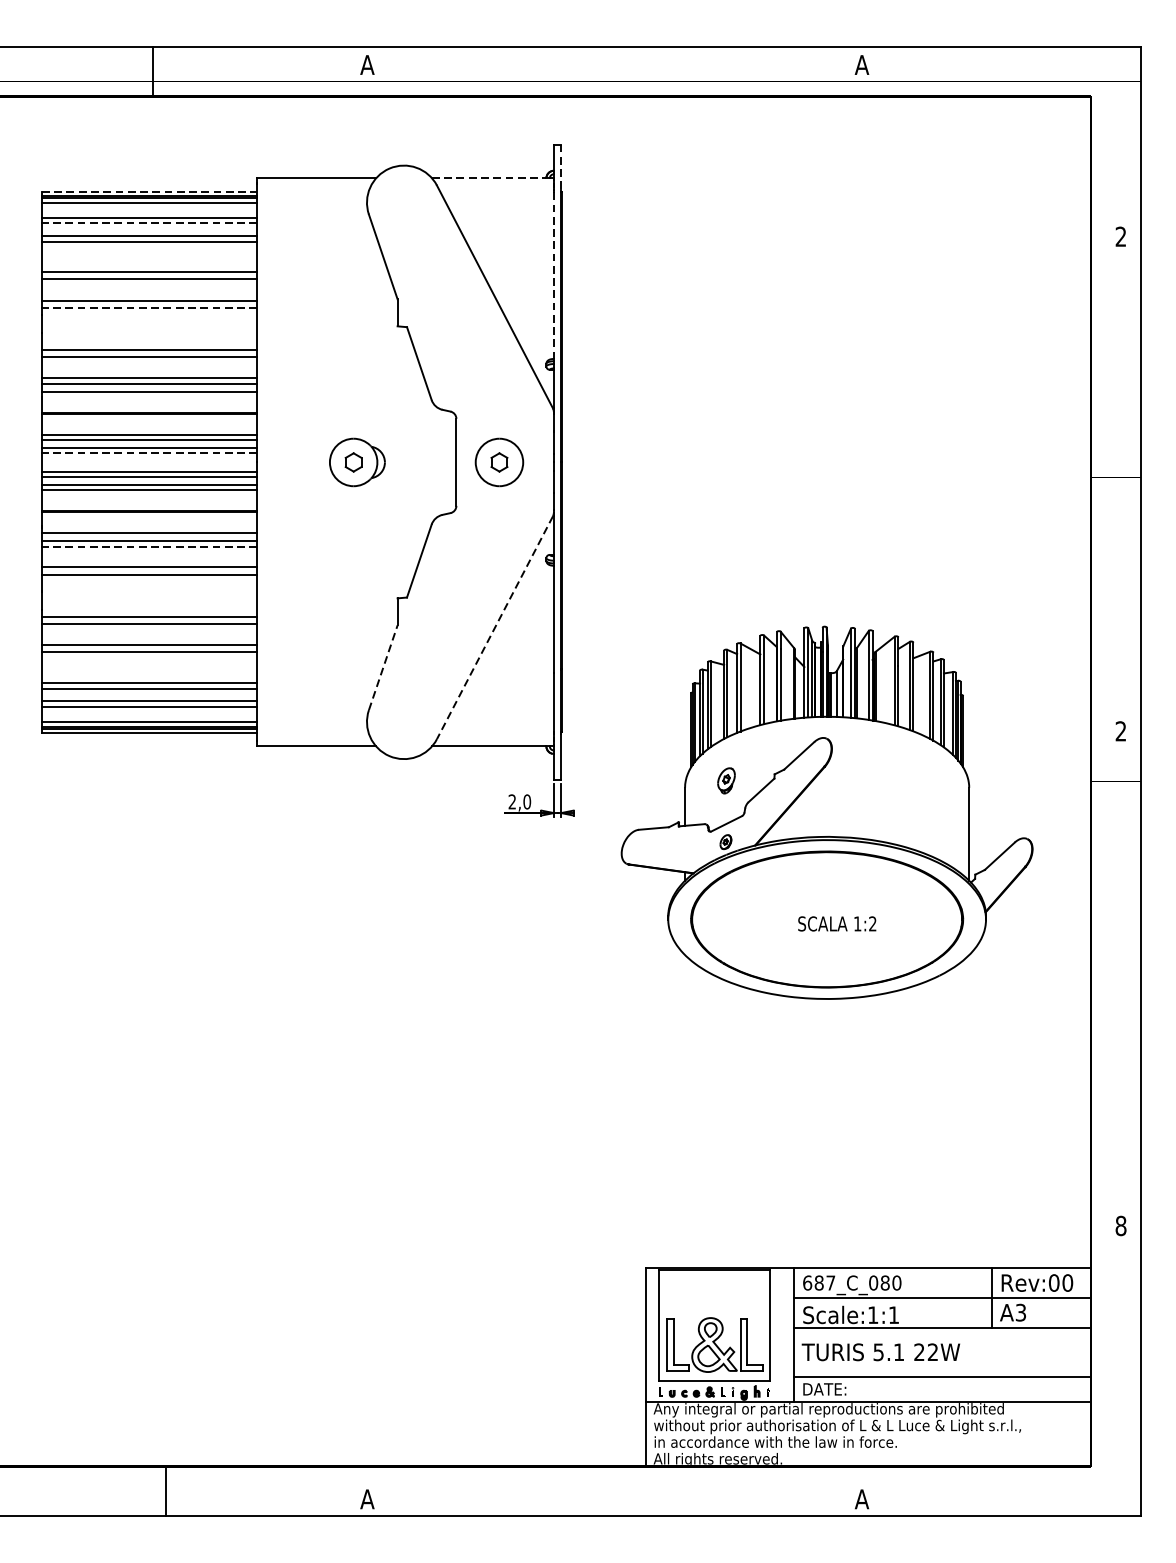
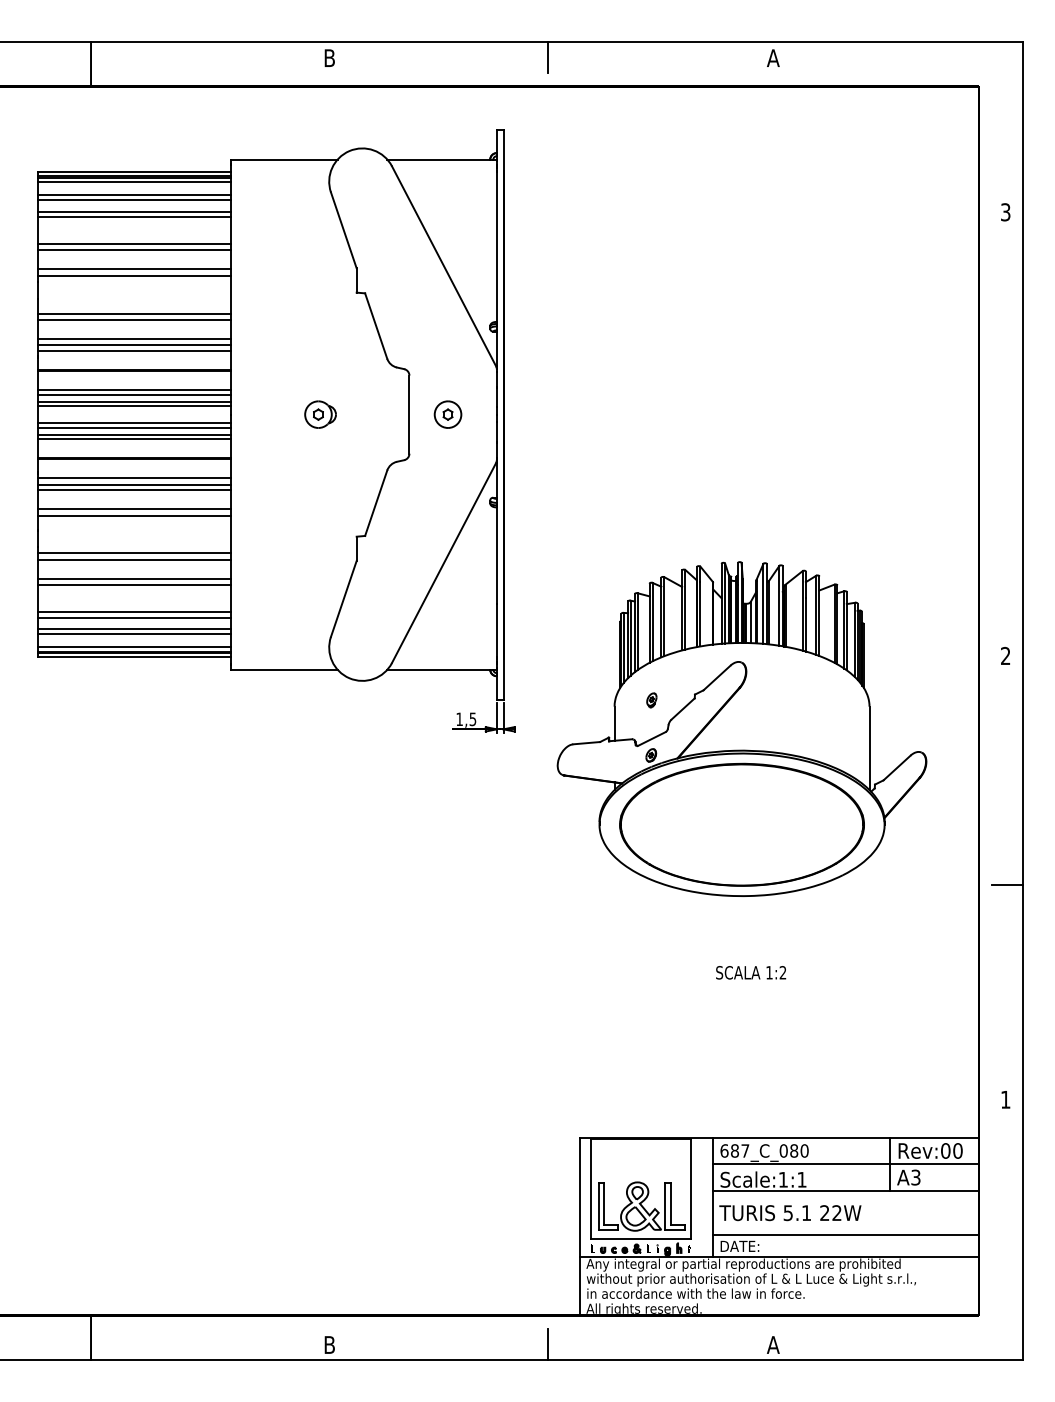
text: (367, 64) -> (329, 57), A -> B
line: (611, 64) -> (548, 57), added
line: (153, 72) -> (91, 64), moved
line: (561, 167) -> (503, 150), dashed -> solid
line: (489, 177) -> (439, 159), dashed -> solid
line: (149, 191) -> (134, 171), dashed -> solid
line: (149, 223) -> (134, 200), dashed -> solid
text: (1120, 237) -> (1005, 212), 2 -> 3
line: (553, 276) -> (496, 247), dashed -> solid
line: (149, 307) -> (134, 275), dashed -> solid
line: (149, 453) -> (134, 406), dashed -> solid
part: (357, 462) -> (320, 414), size x0.62
part: (498, 462) -> (447, 414), size x0.62
line: (149, 546) -> (134, 490), dashed -> solid
line: (495, 628) -> (444, 563), dashed -> solid
line: (382, 667) -> (343, 598), dashed -> solid
part: (726, 780) -> (651, 700), size x0.62
text: (520, 802) -> (466, 719), 2,0 -> 1,5
text: (837, 923) -> (751, 972), moved
line: (1123, 987) -> (1007, 885), added
text: (1120, 1225) -> (1005, 1099), 8 -> 1
line: (165, 1490) -> (91, 1337), moved
line: (611, 1497) -> (548, 1343), added
text: (367, 1498) -> (329, 1344), A -> B

